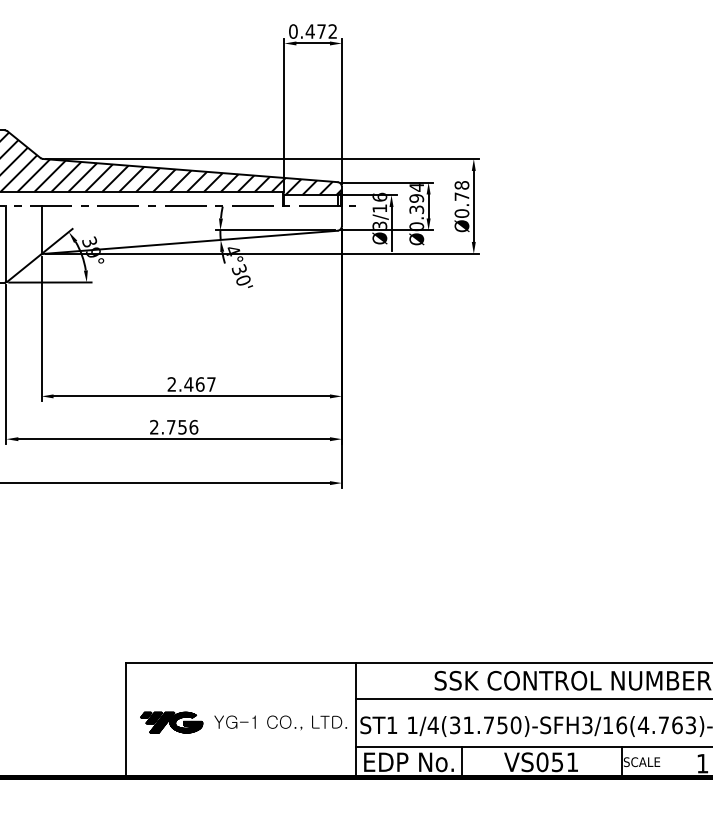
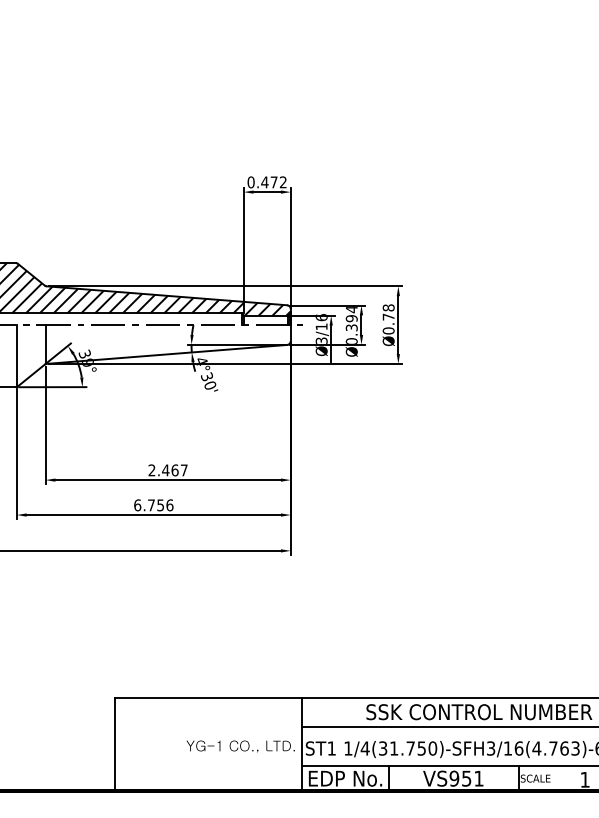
text: (154, 427) -> (137, 505), 2.756 -> 6.756
part: (171, 722) -> (151, 746), removed
text: (542, 762) -> (454, 778), VS051 -> VS951

